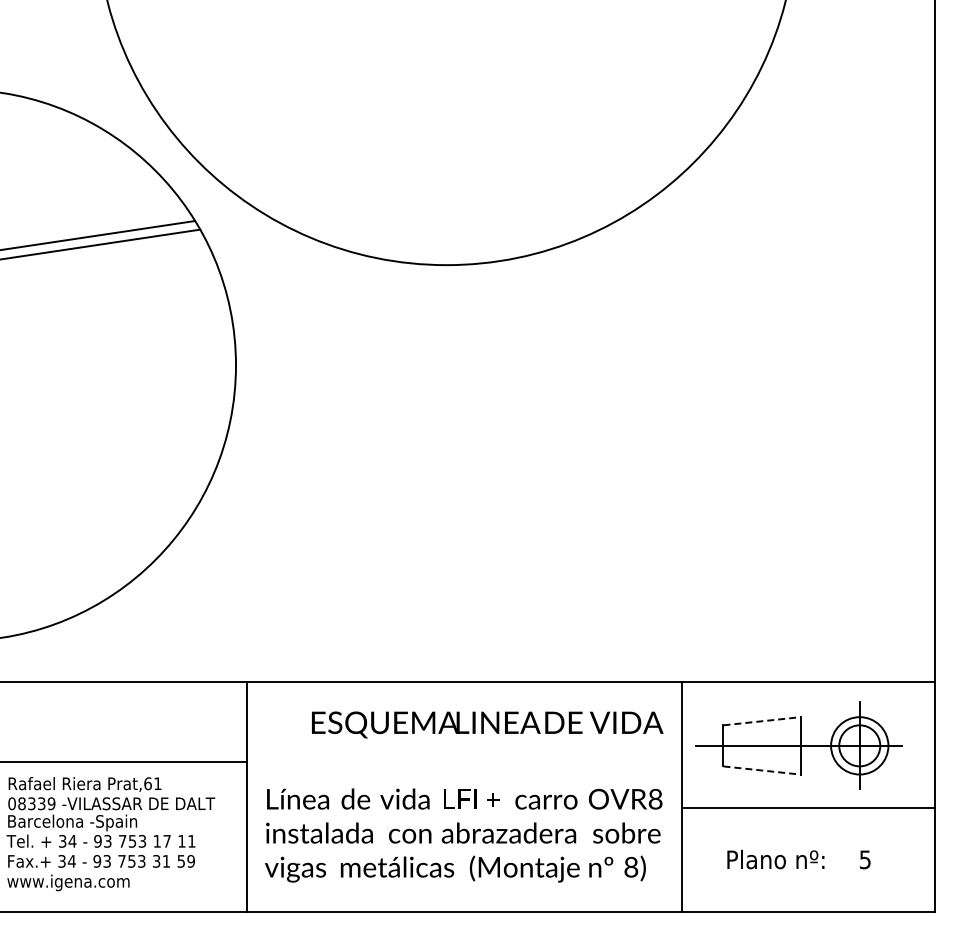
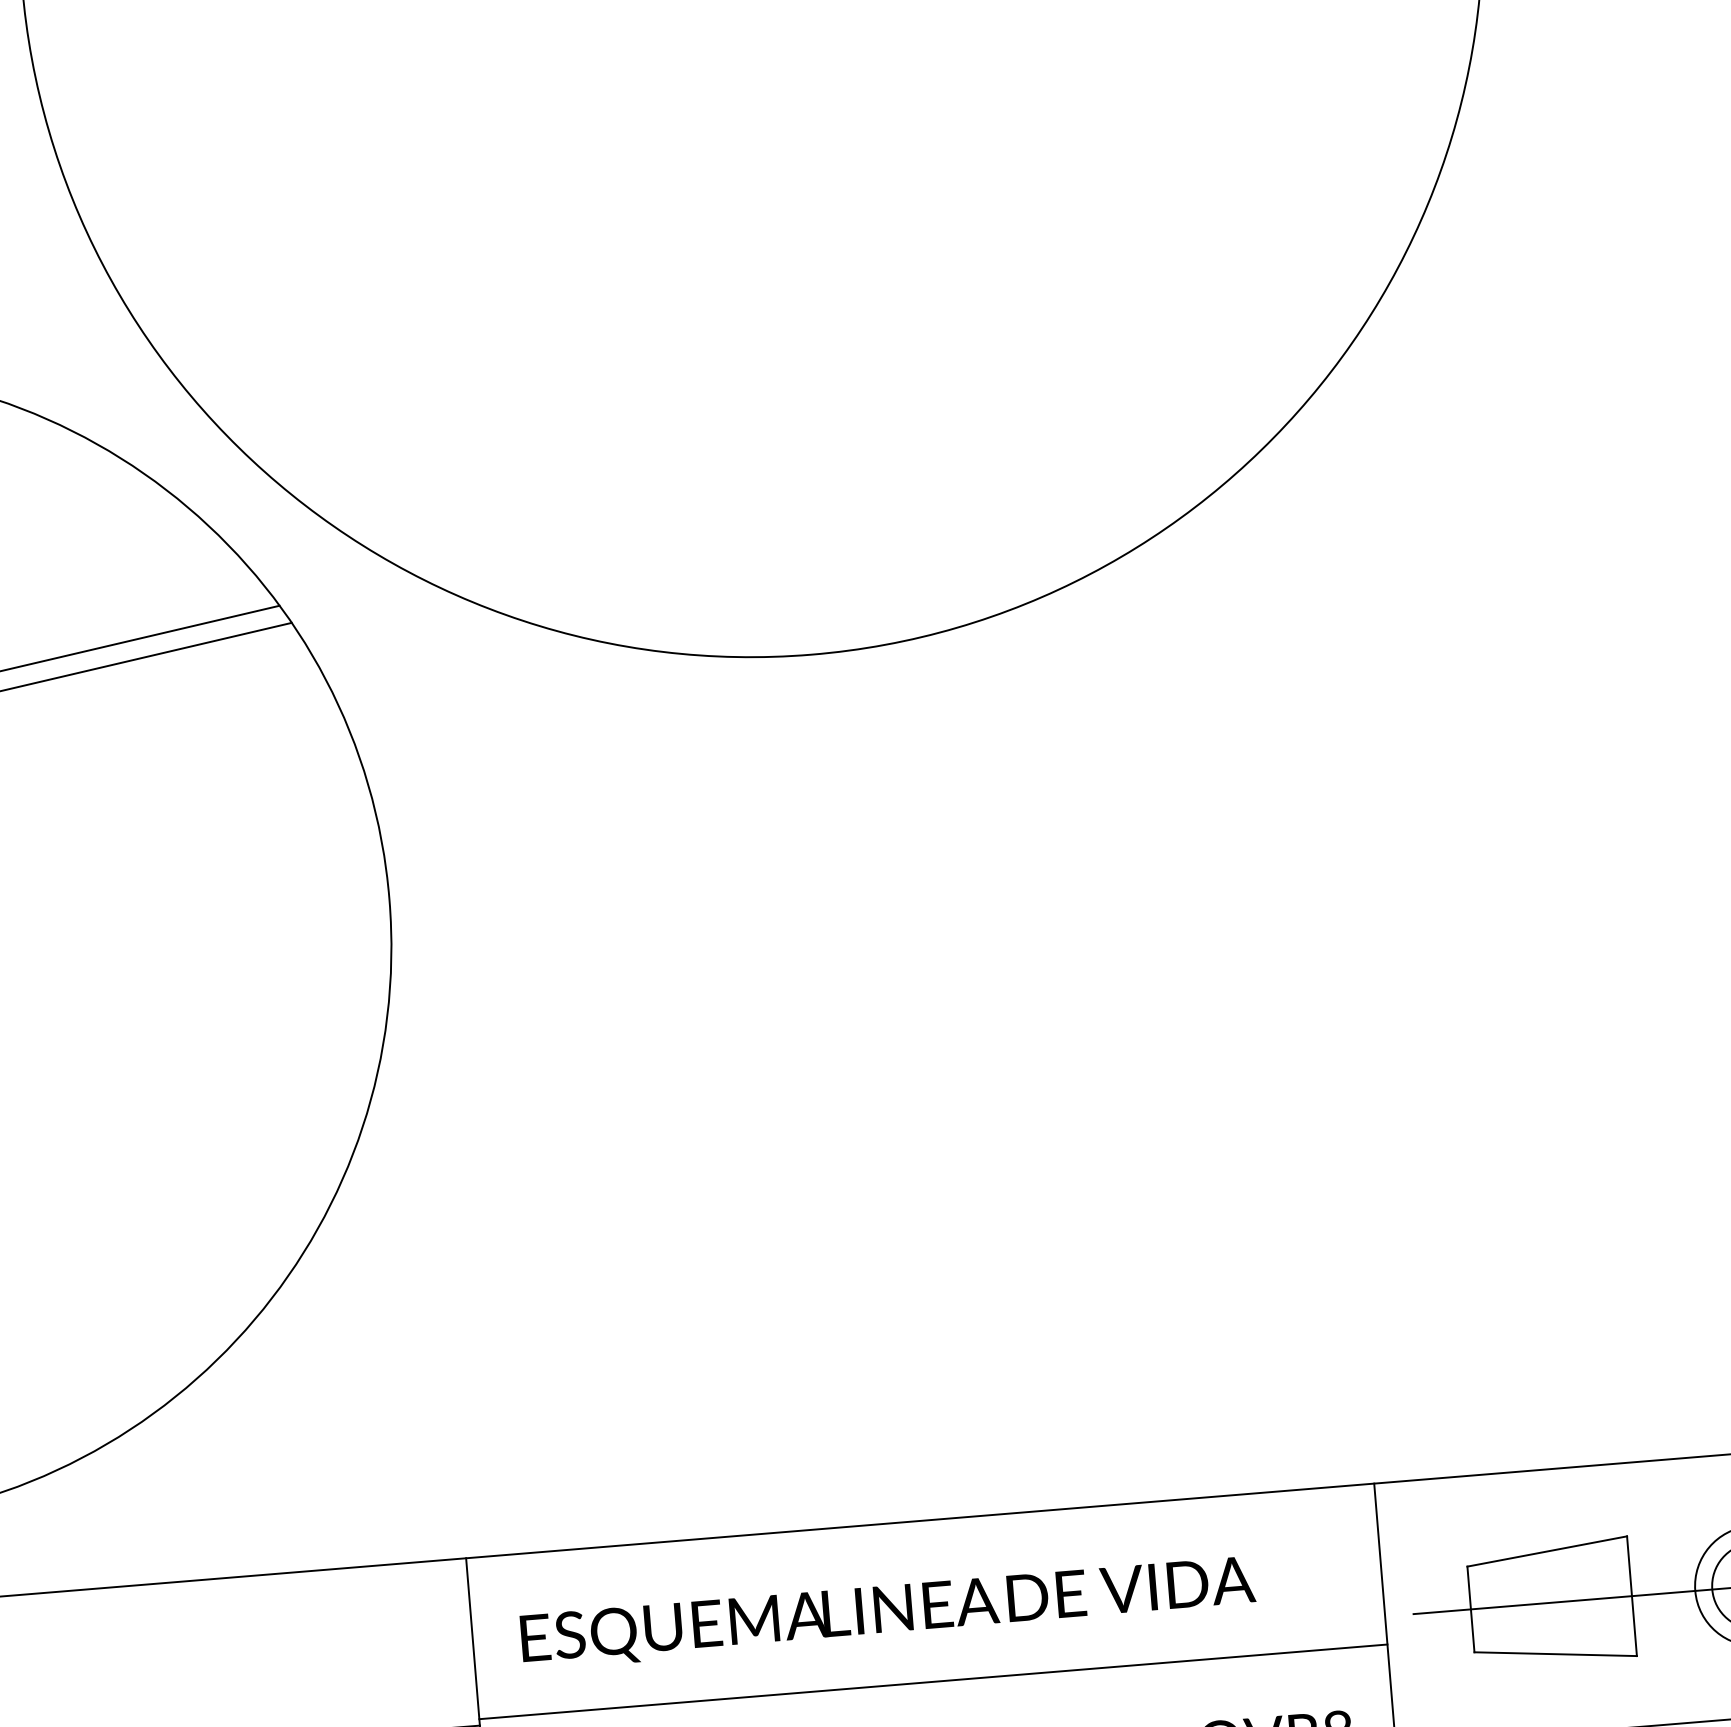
line: (762, 721) -> (1548, 1551), dashed -> solid
text: (487, 724) -> (887, 1612), moved
line: (464, 759) -> (933, 1682), added
line: (762, 770) -> (1556, 1654), dashed -> solid

